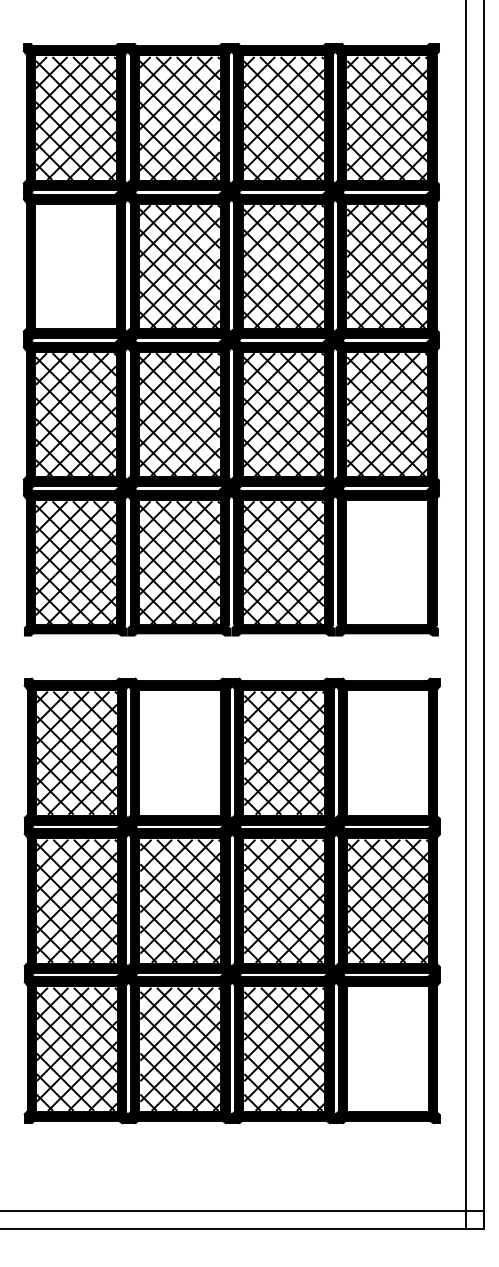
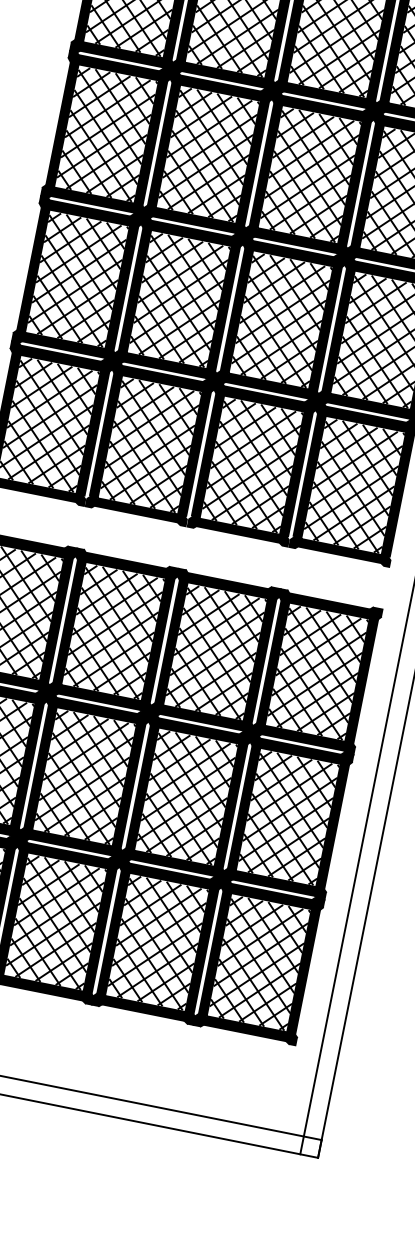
hatch: (75, 266) -> (106, 133), added
hatch: (387, 562) -> (354, 485), added
hatch: (180, 752) -> (113, 631), added
hatch: (388, 752) -> (317, 671), added
hatch: (388, 1048) -> (259, 962), added

